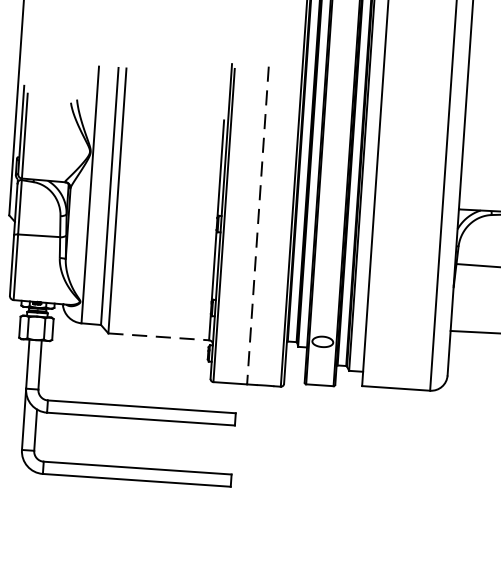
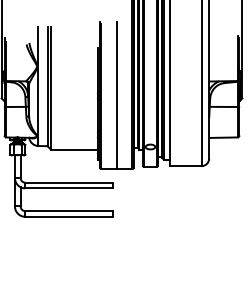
line: (257, 225) -> (116, 95), dashed -> solid
line: (160, 336) -> (75, 149), dashed -> solid

